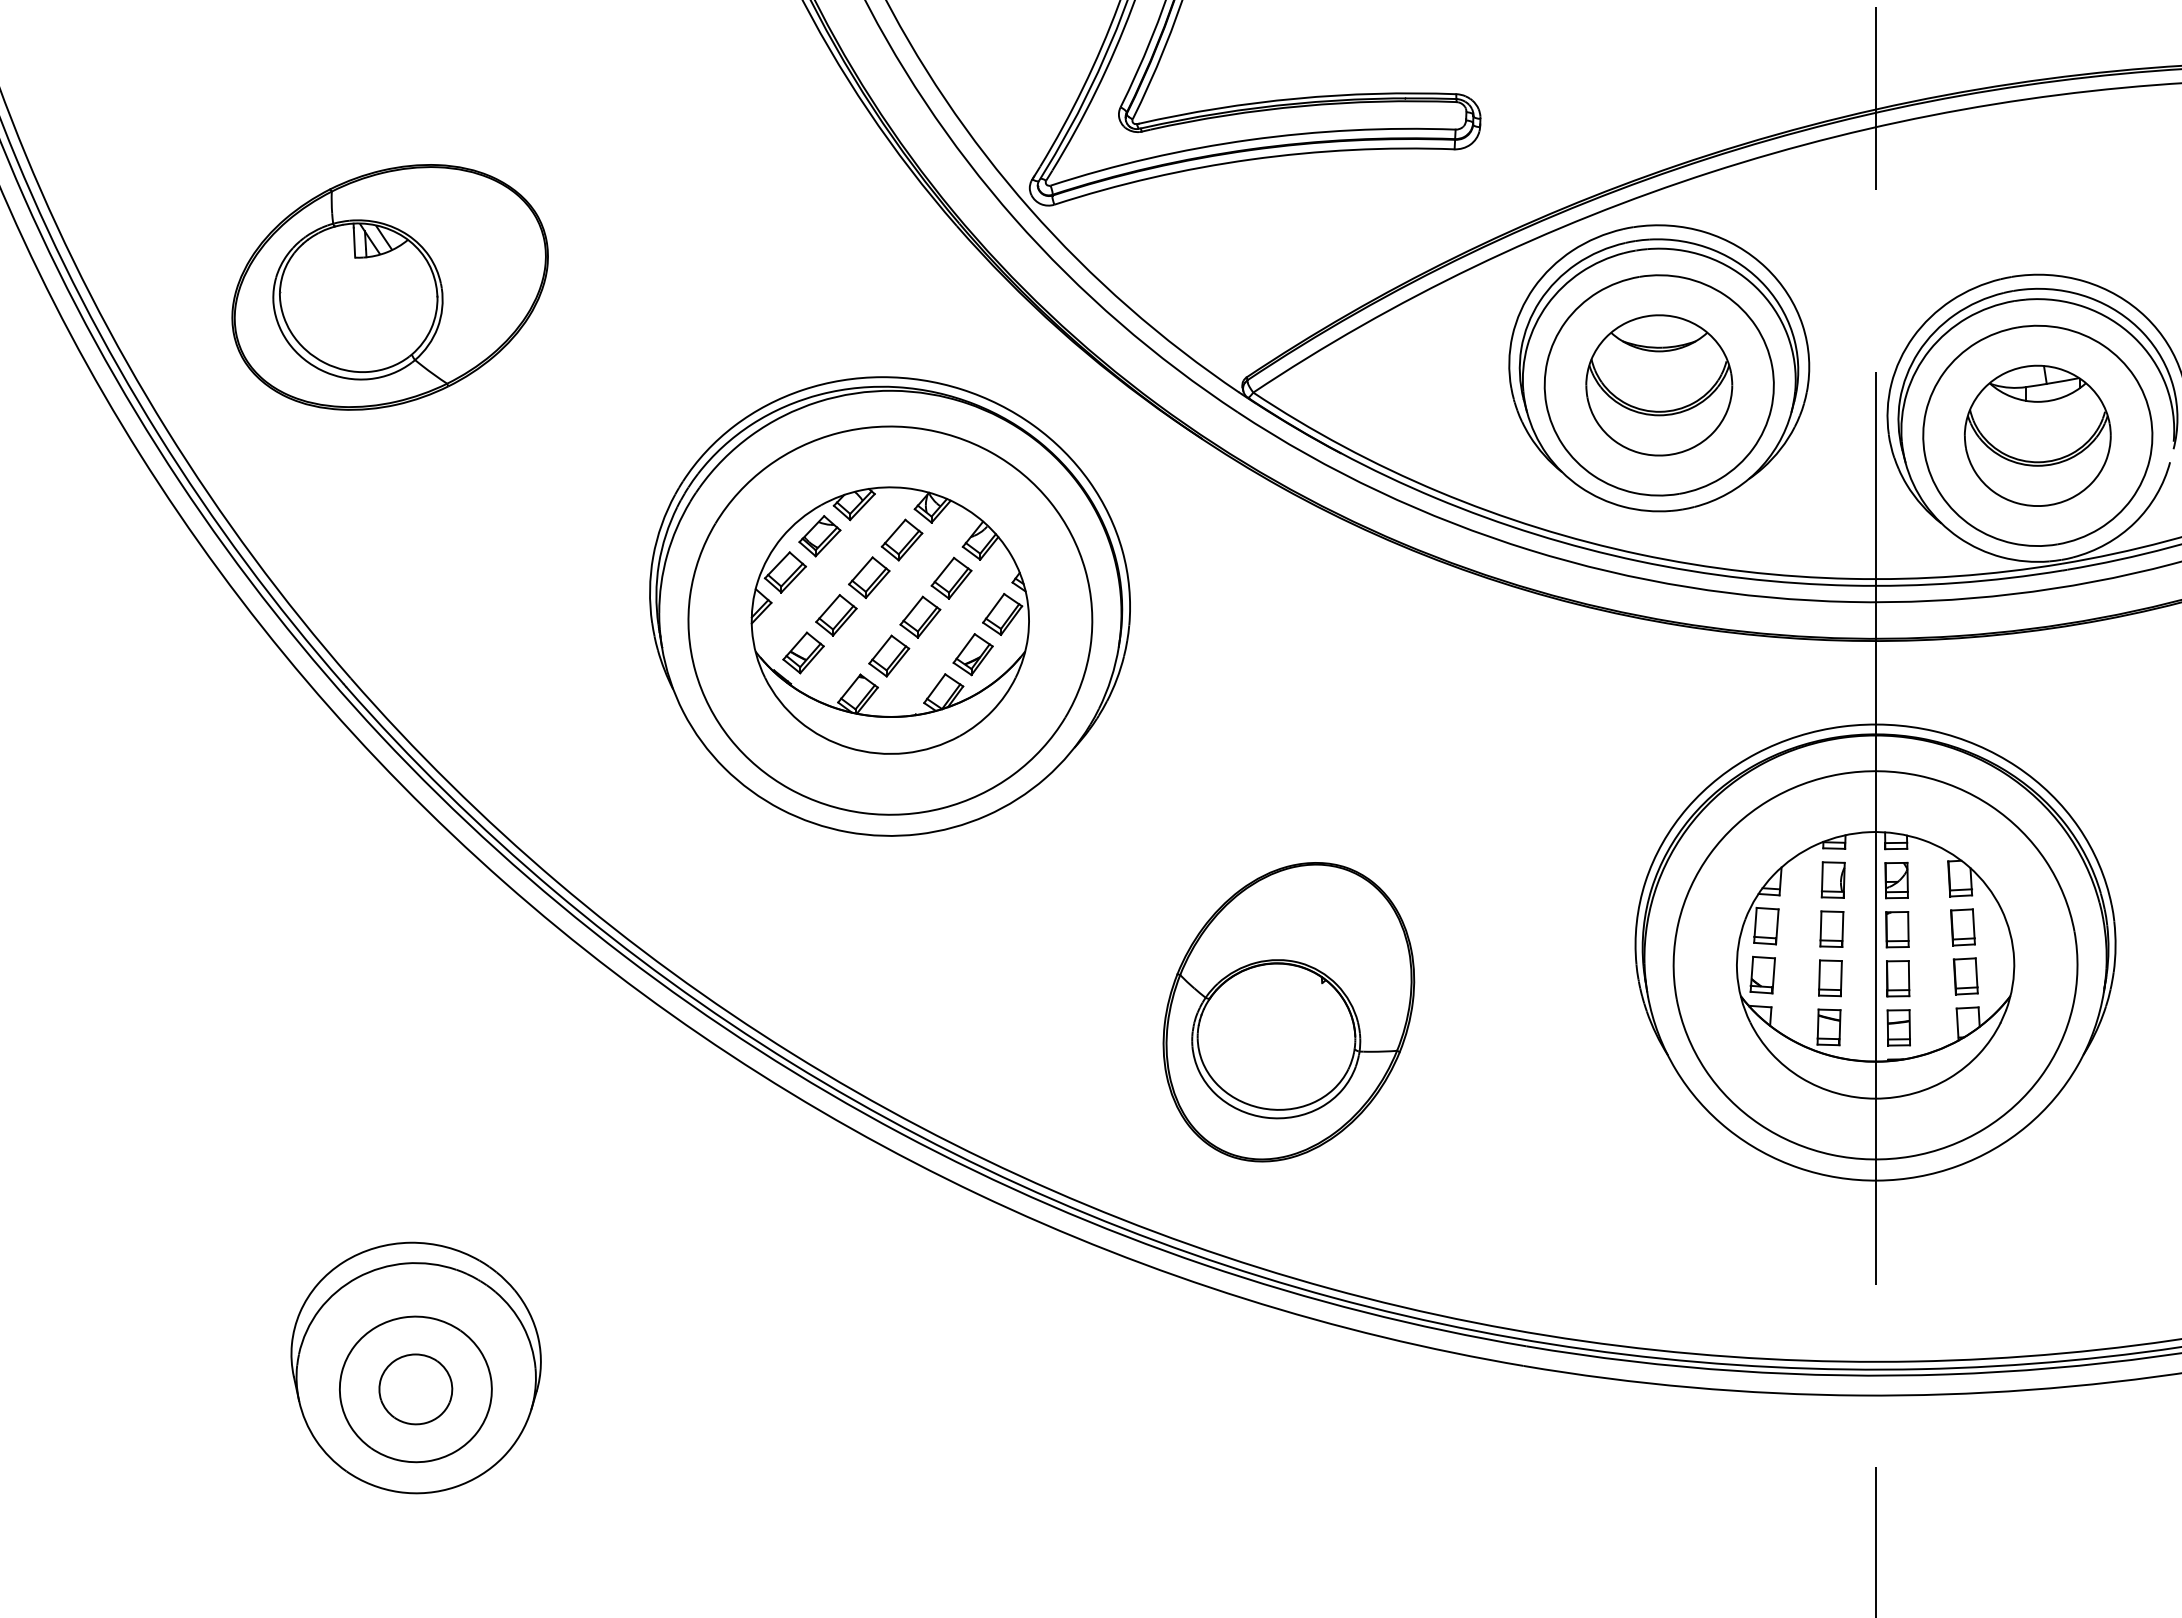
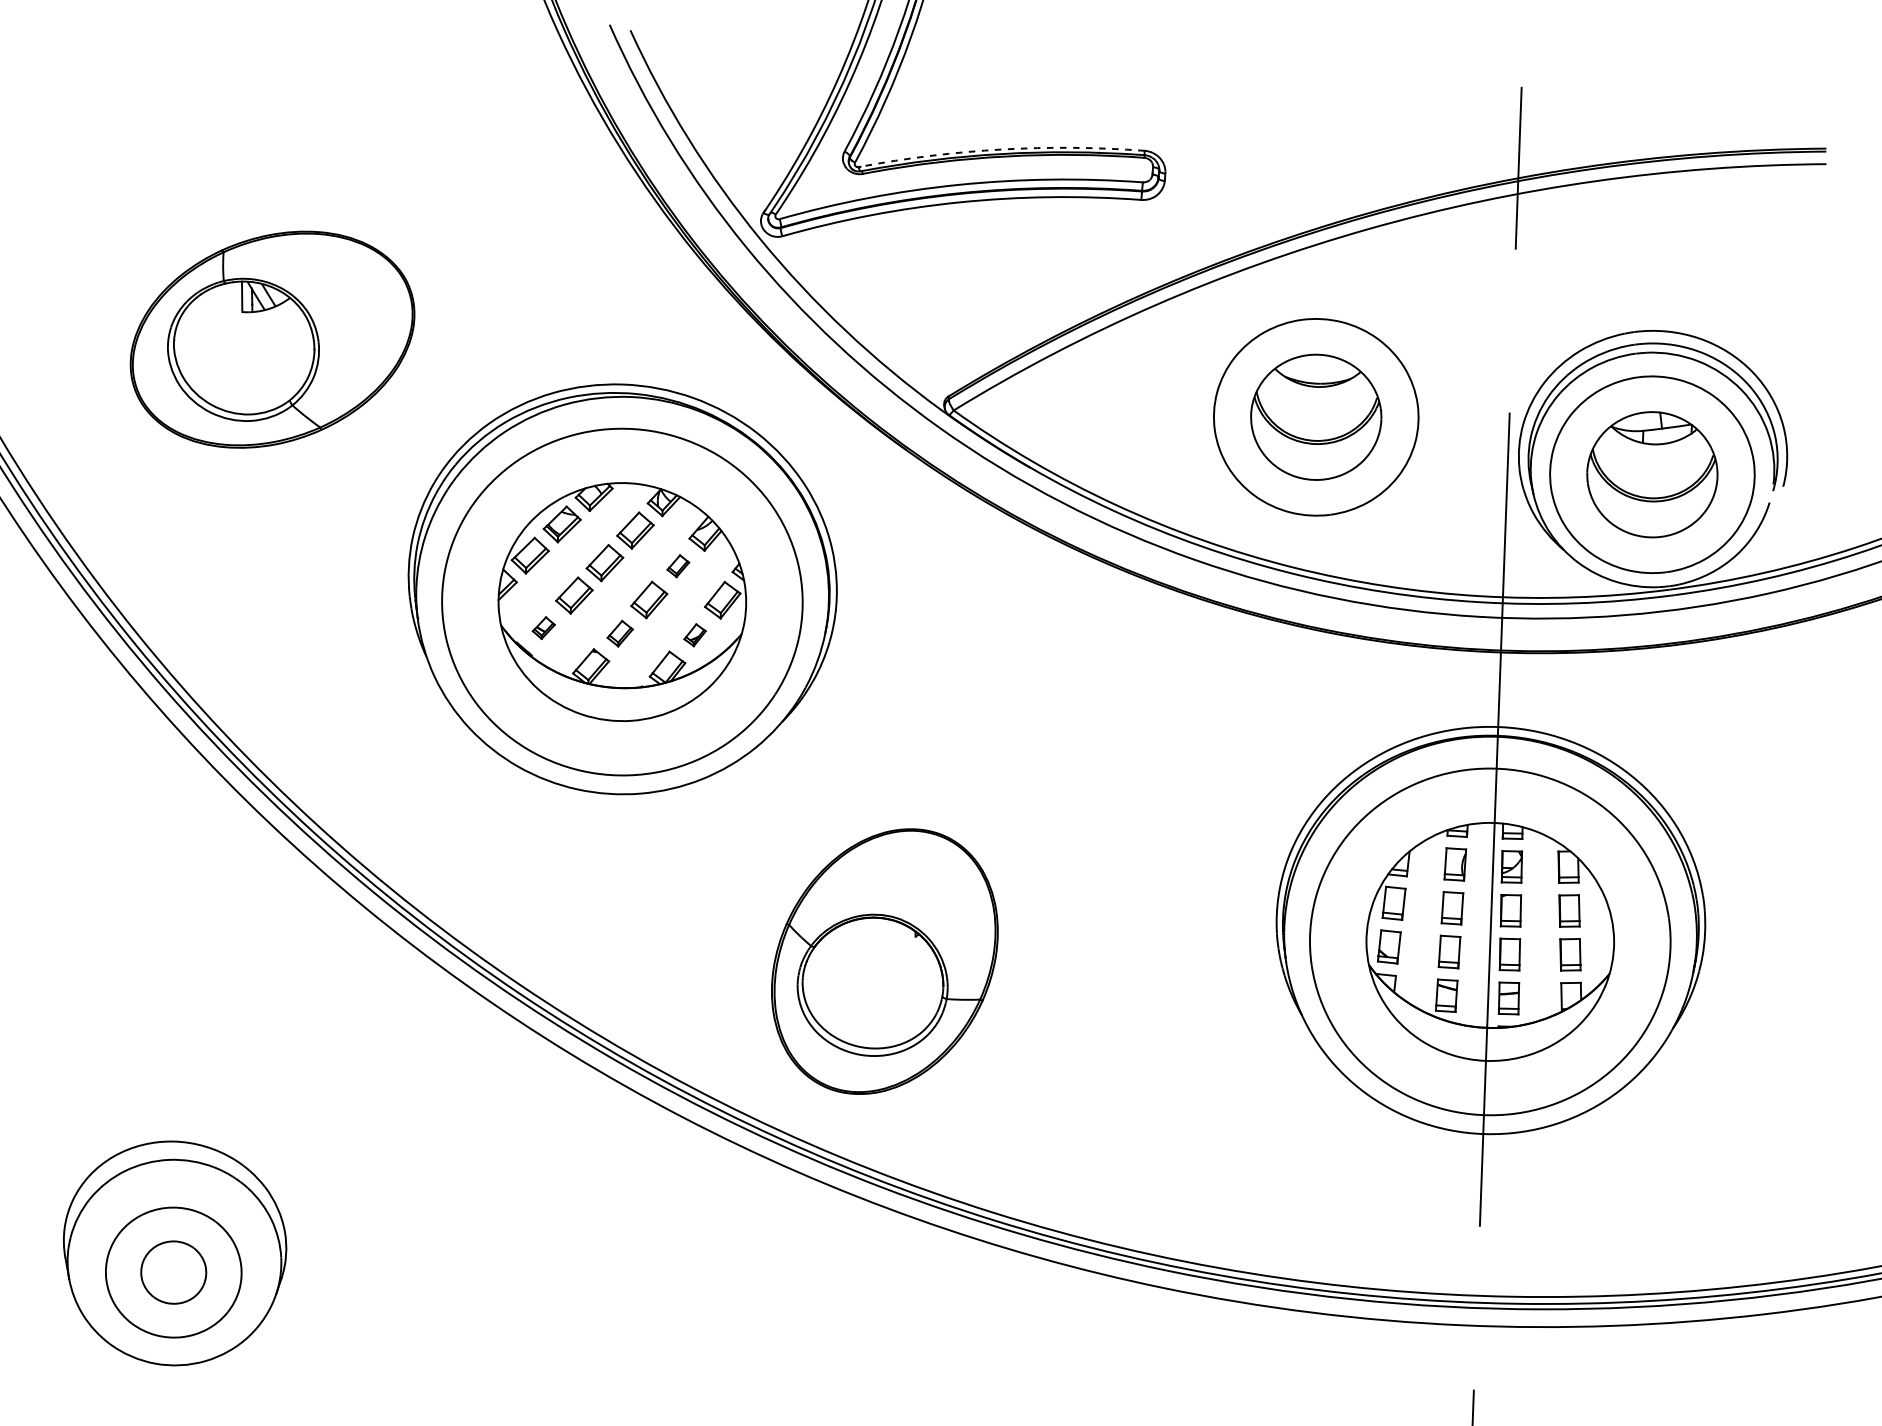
arc: (1296, 98) -> (1001, 149), solid -> dashed
part: (389, 287) -> (271, 339), moved
part: (1659, 368) -> (1316, 402), removed
part: (951, 577) -> (678, 565), size x0.6
part: (803, 652) -> (543, 627), size x0.6
part: (972, 654) -> (694, 634), size x0.6
part: (889, 655) -> (620, 633), size x0.7
part: (1288, 1012) -> (884, 961), moved

